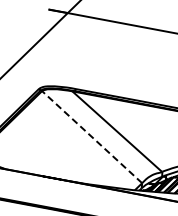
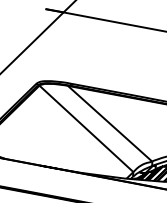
line: (92, 137) -> (86, 129), dashed -> solid

